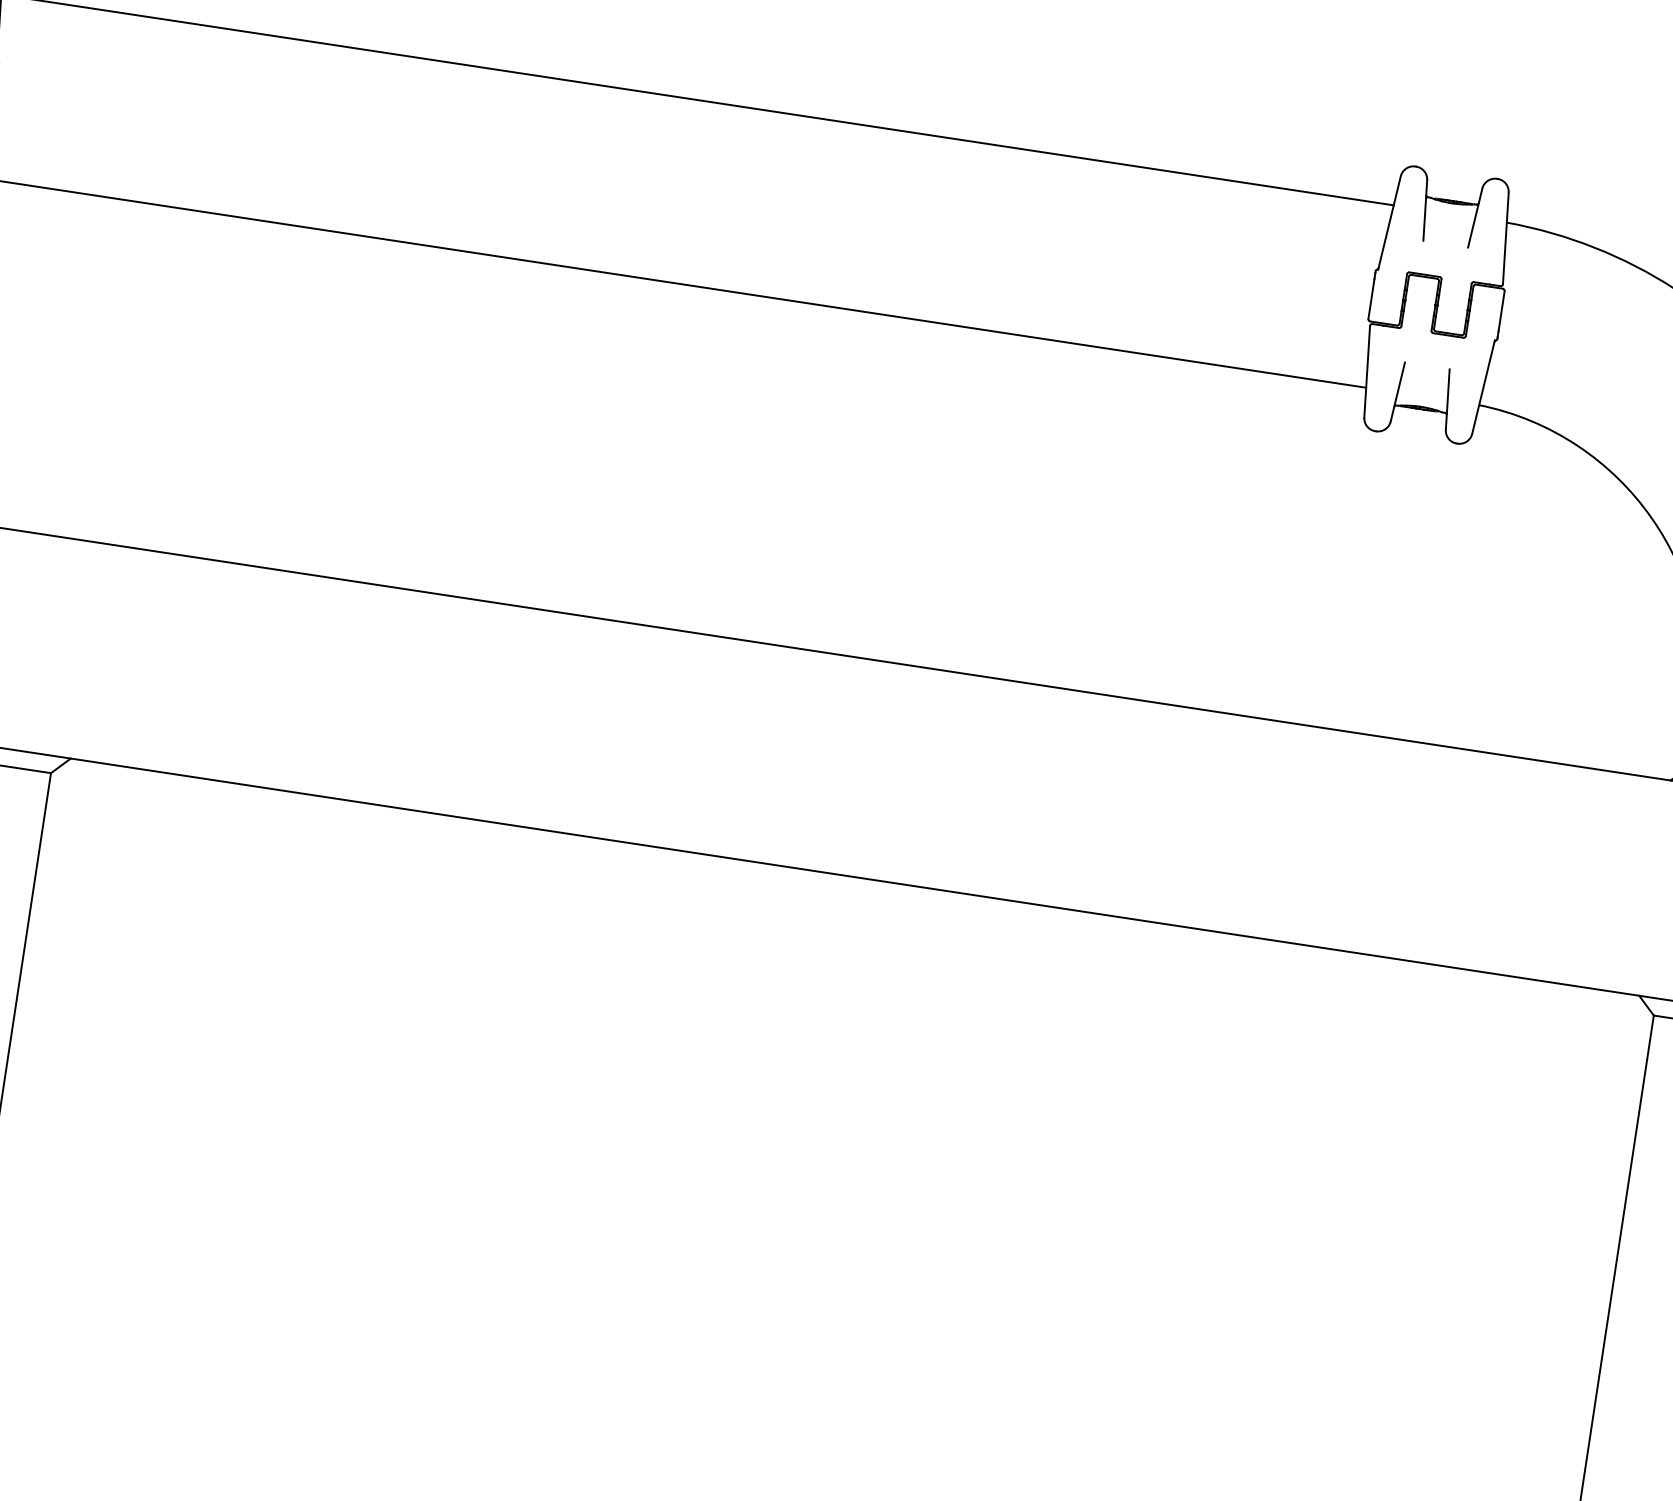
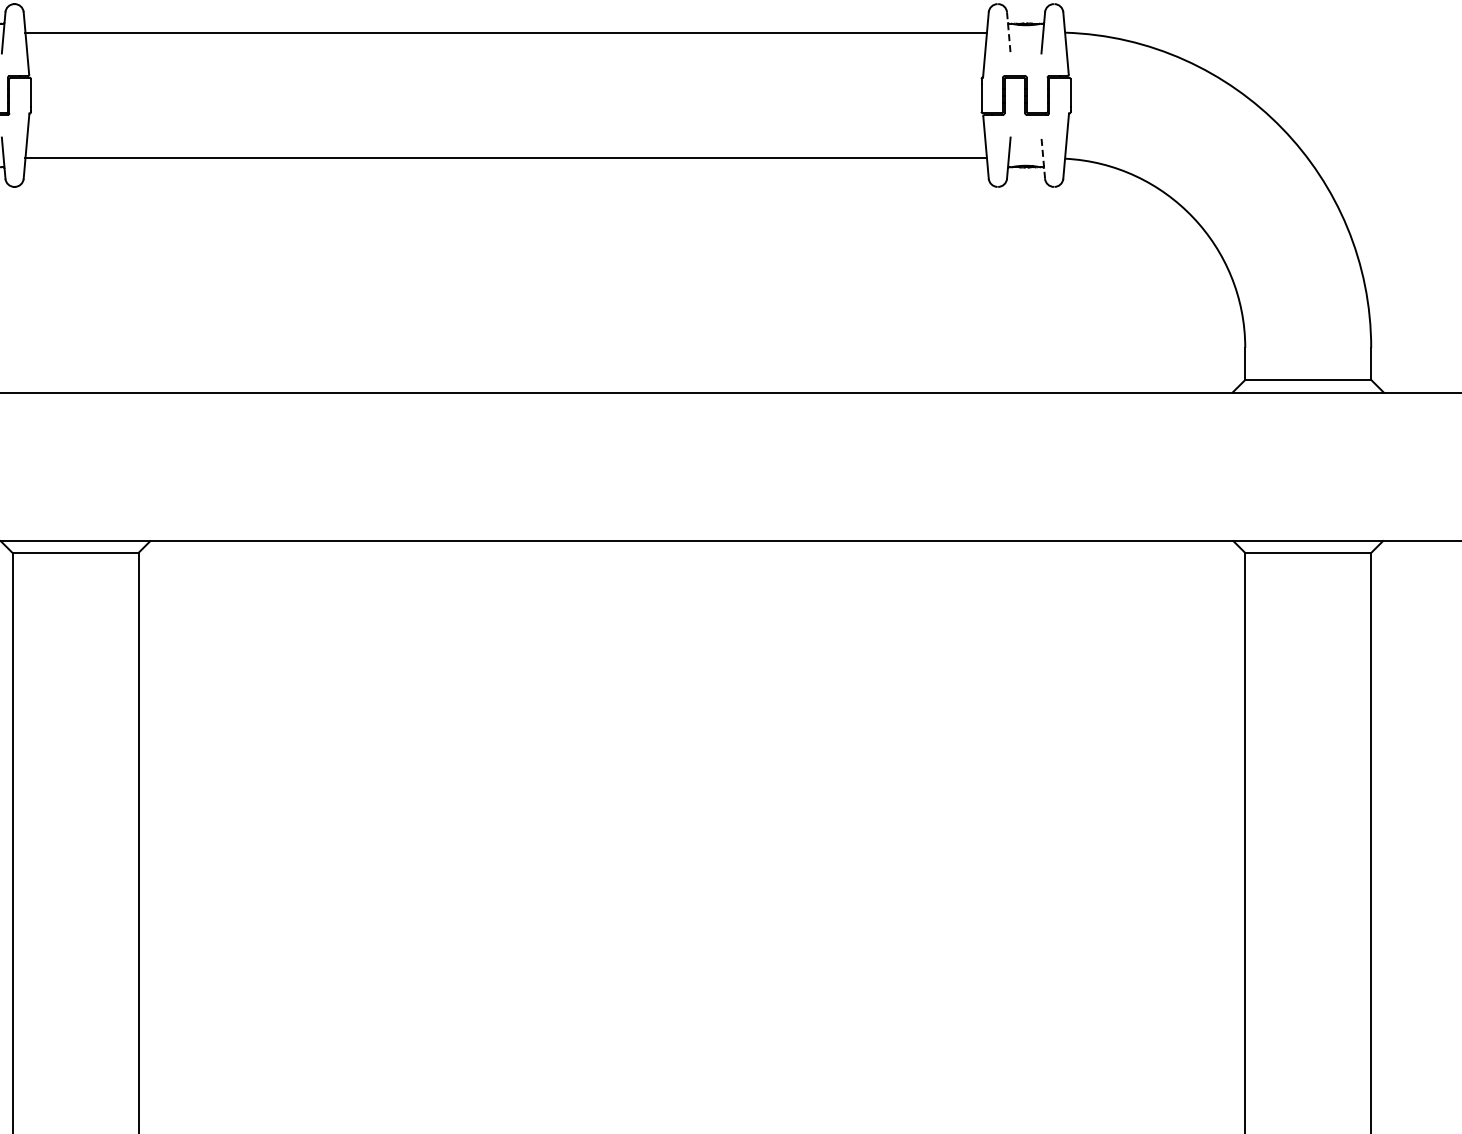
line: (1424, 209) -> (1008, 32), solid -> dashed
line: (1448, 400) -> (1043, 158), solid -> dashed

